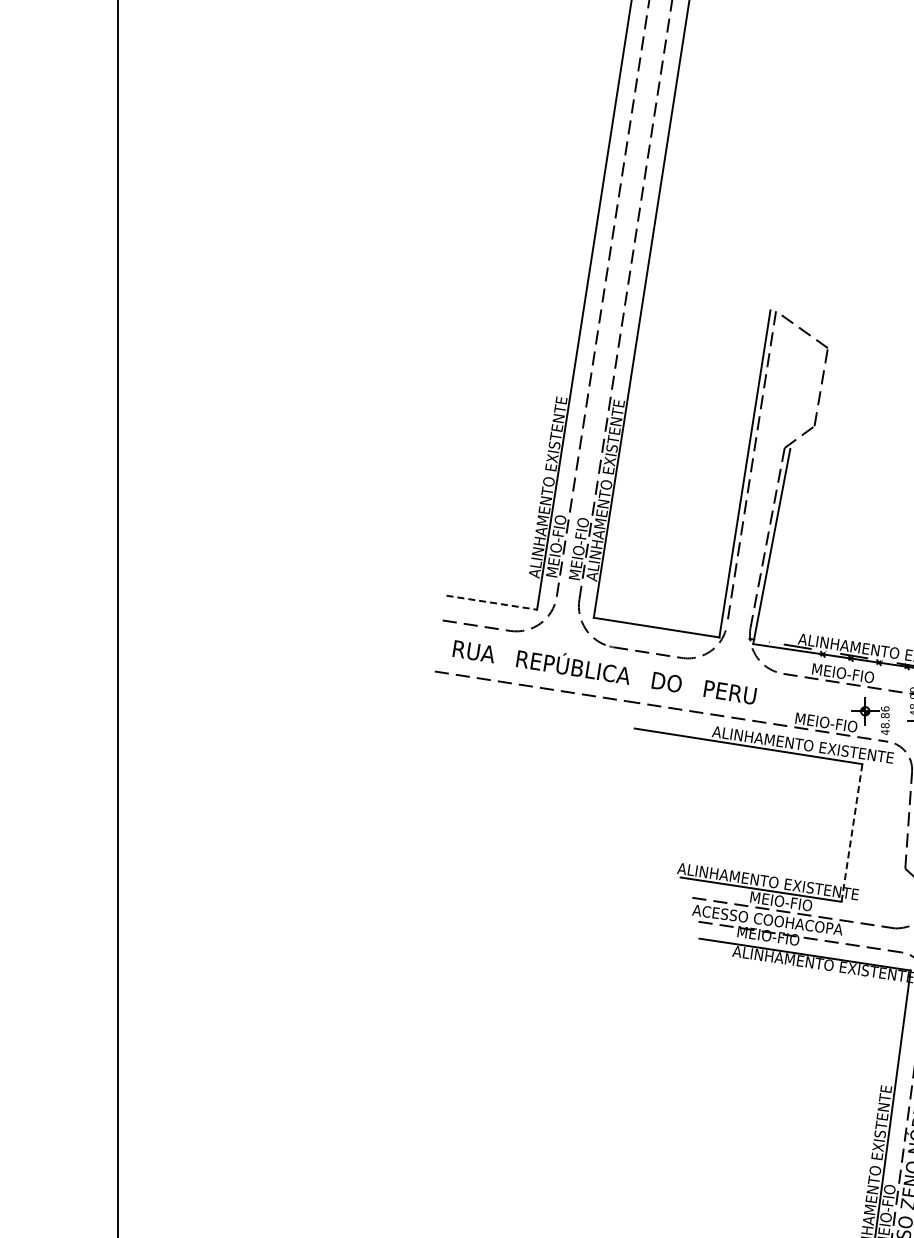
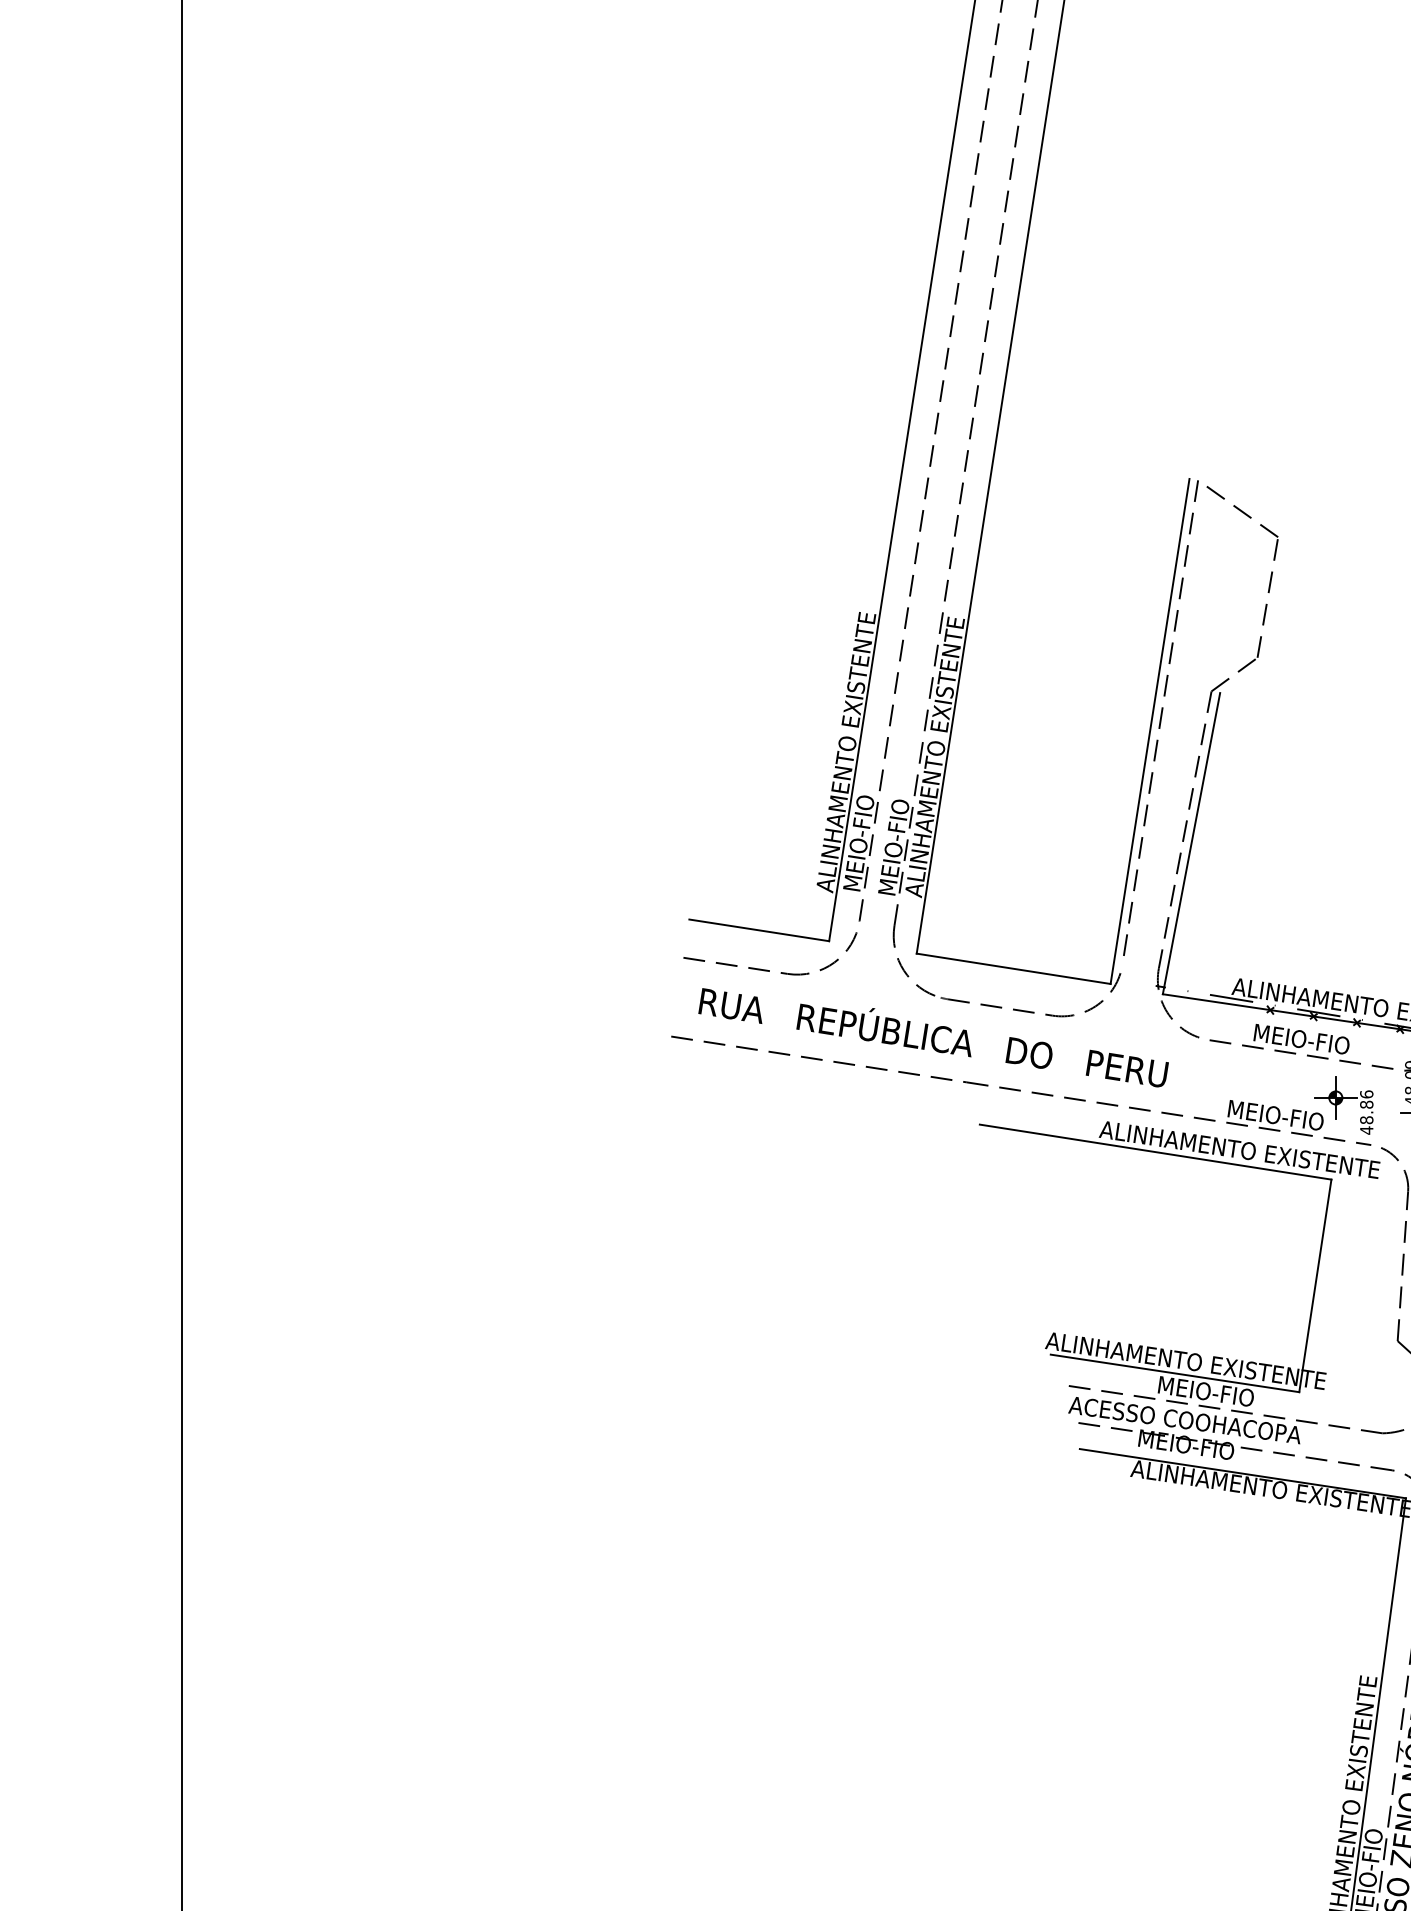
line: (491, 602) -> (758, 930), dashed -> solid
line: (851, 832) -> (1314, 1285), dashed -> solid

